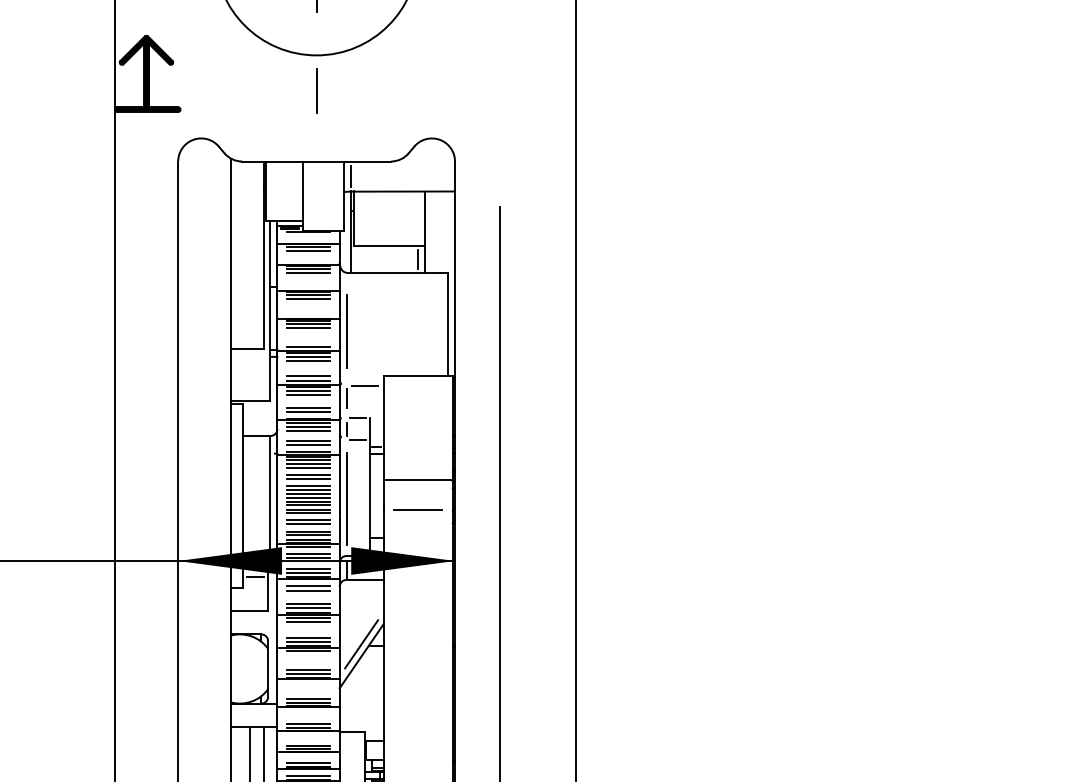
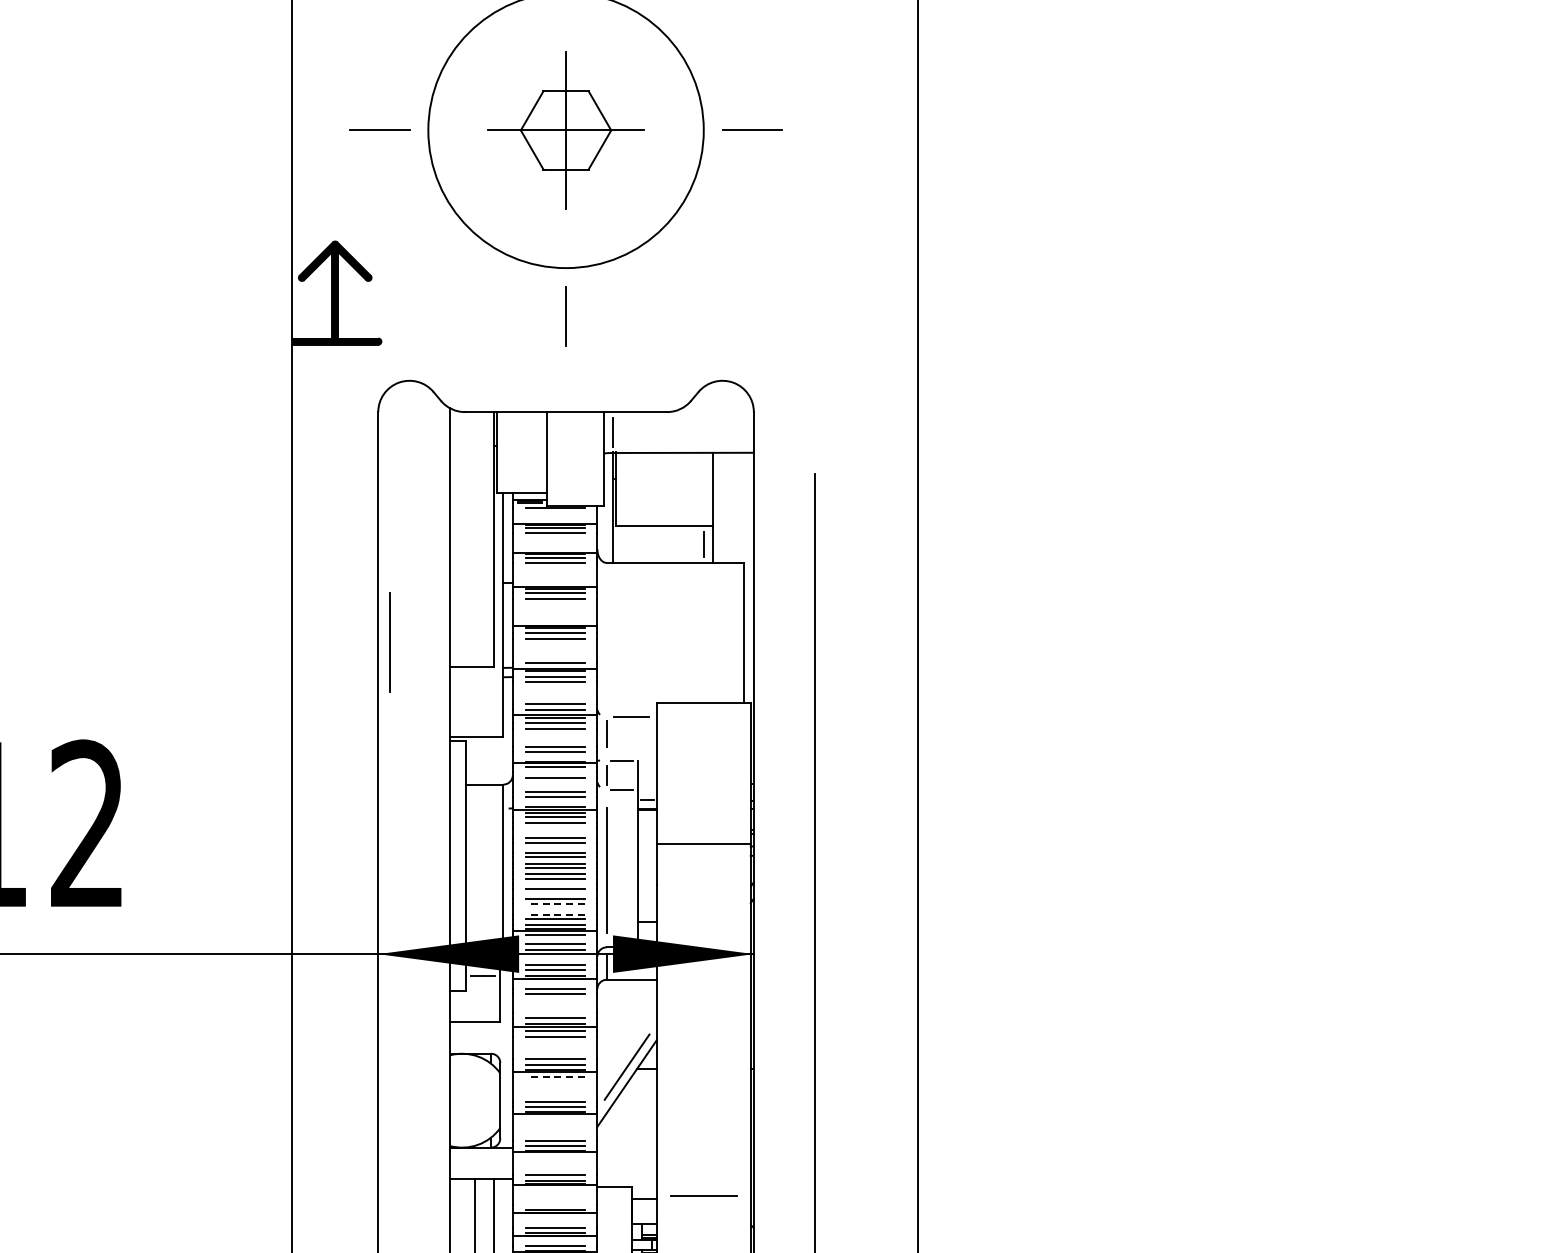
line: (346, 331) -> (389, 642), moved
line: (308, 427) -> (554, 772), removed
line: (308, 467) -> (554, 827), removed
line: (308, 509) -> (554, 884), removed
line: (417, 509) -> (703, 1195), moved
line: (308, 523) -> (555, 903), solid -> dashed
line: (308, 531) -> (555, 914), solid -> dashed
line: (308, 604) -> (554, 1013), removed
line: (308, 651) -> (555, 1076), solid -> dashed
line: (308, 745) -> (554, 1204), removed

